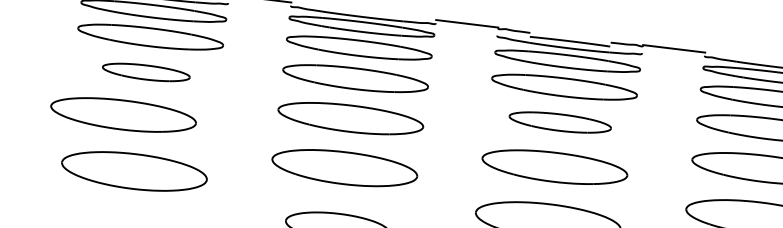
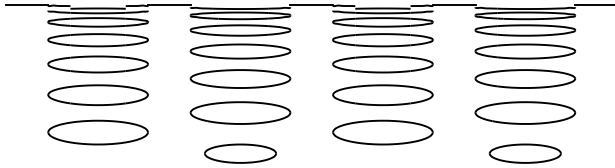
part: (145, 72) -> (97, 64), size x1.67
part: (122, 115) -> (97, 95), moved
part: (559, 122) -> (382, 64), size x1.43

